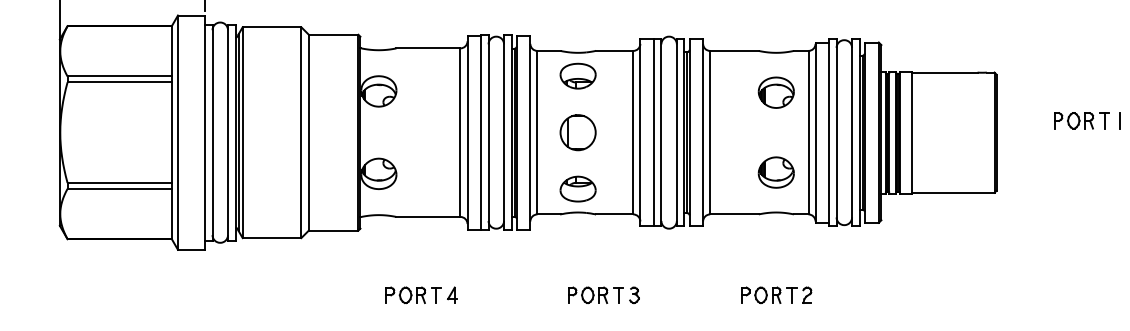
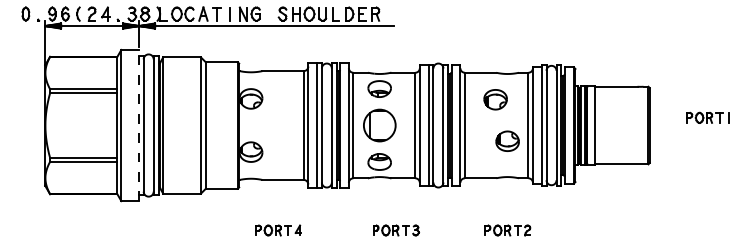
part: (776, 92) -> (495, 99), moved
line: (206, 132) -> (139, 125), solid -> dashed
part: (577, 132) -> (379, 125), size x1.4
part: (776, 171) -> (507, 140), moved

